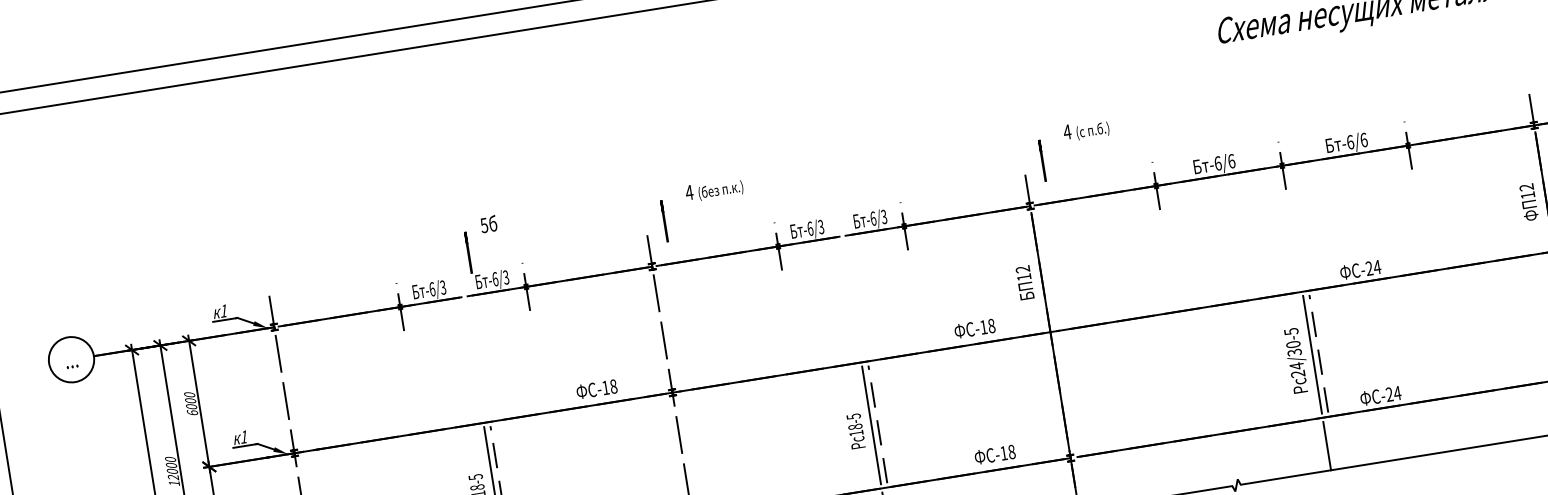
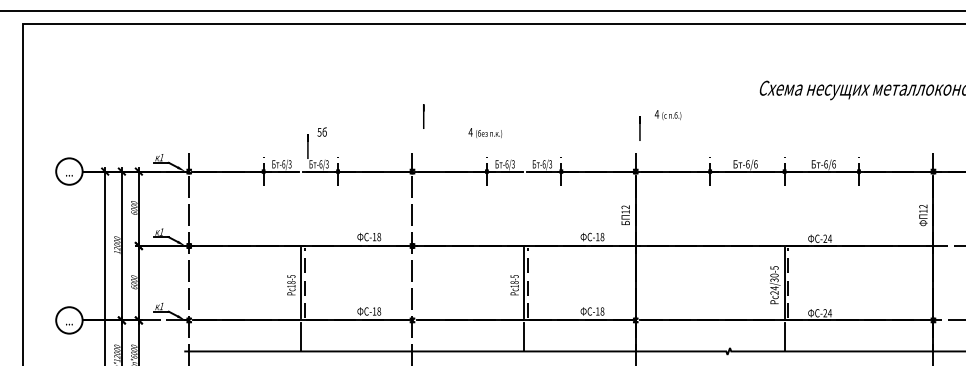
text: (1076, 150) -> (660, 125), moved
text: (712, 189) -> (484, 132), moved
line: (664, 221) -> (423, 116), moved

